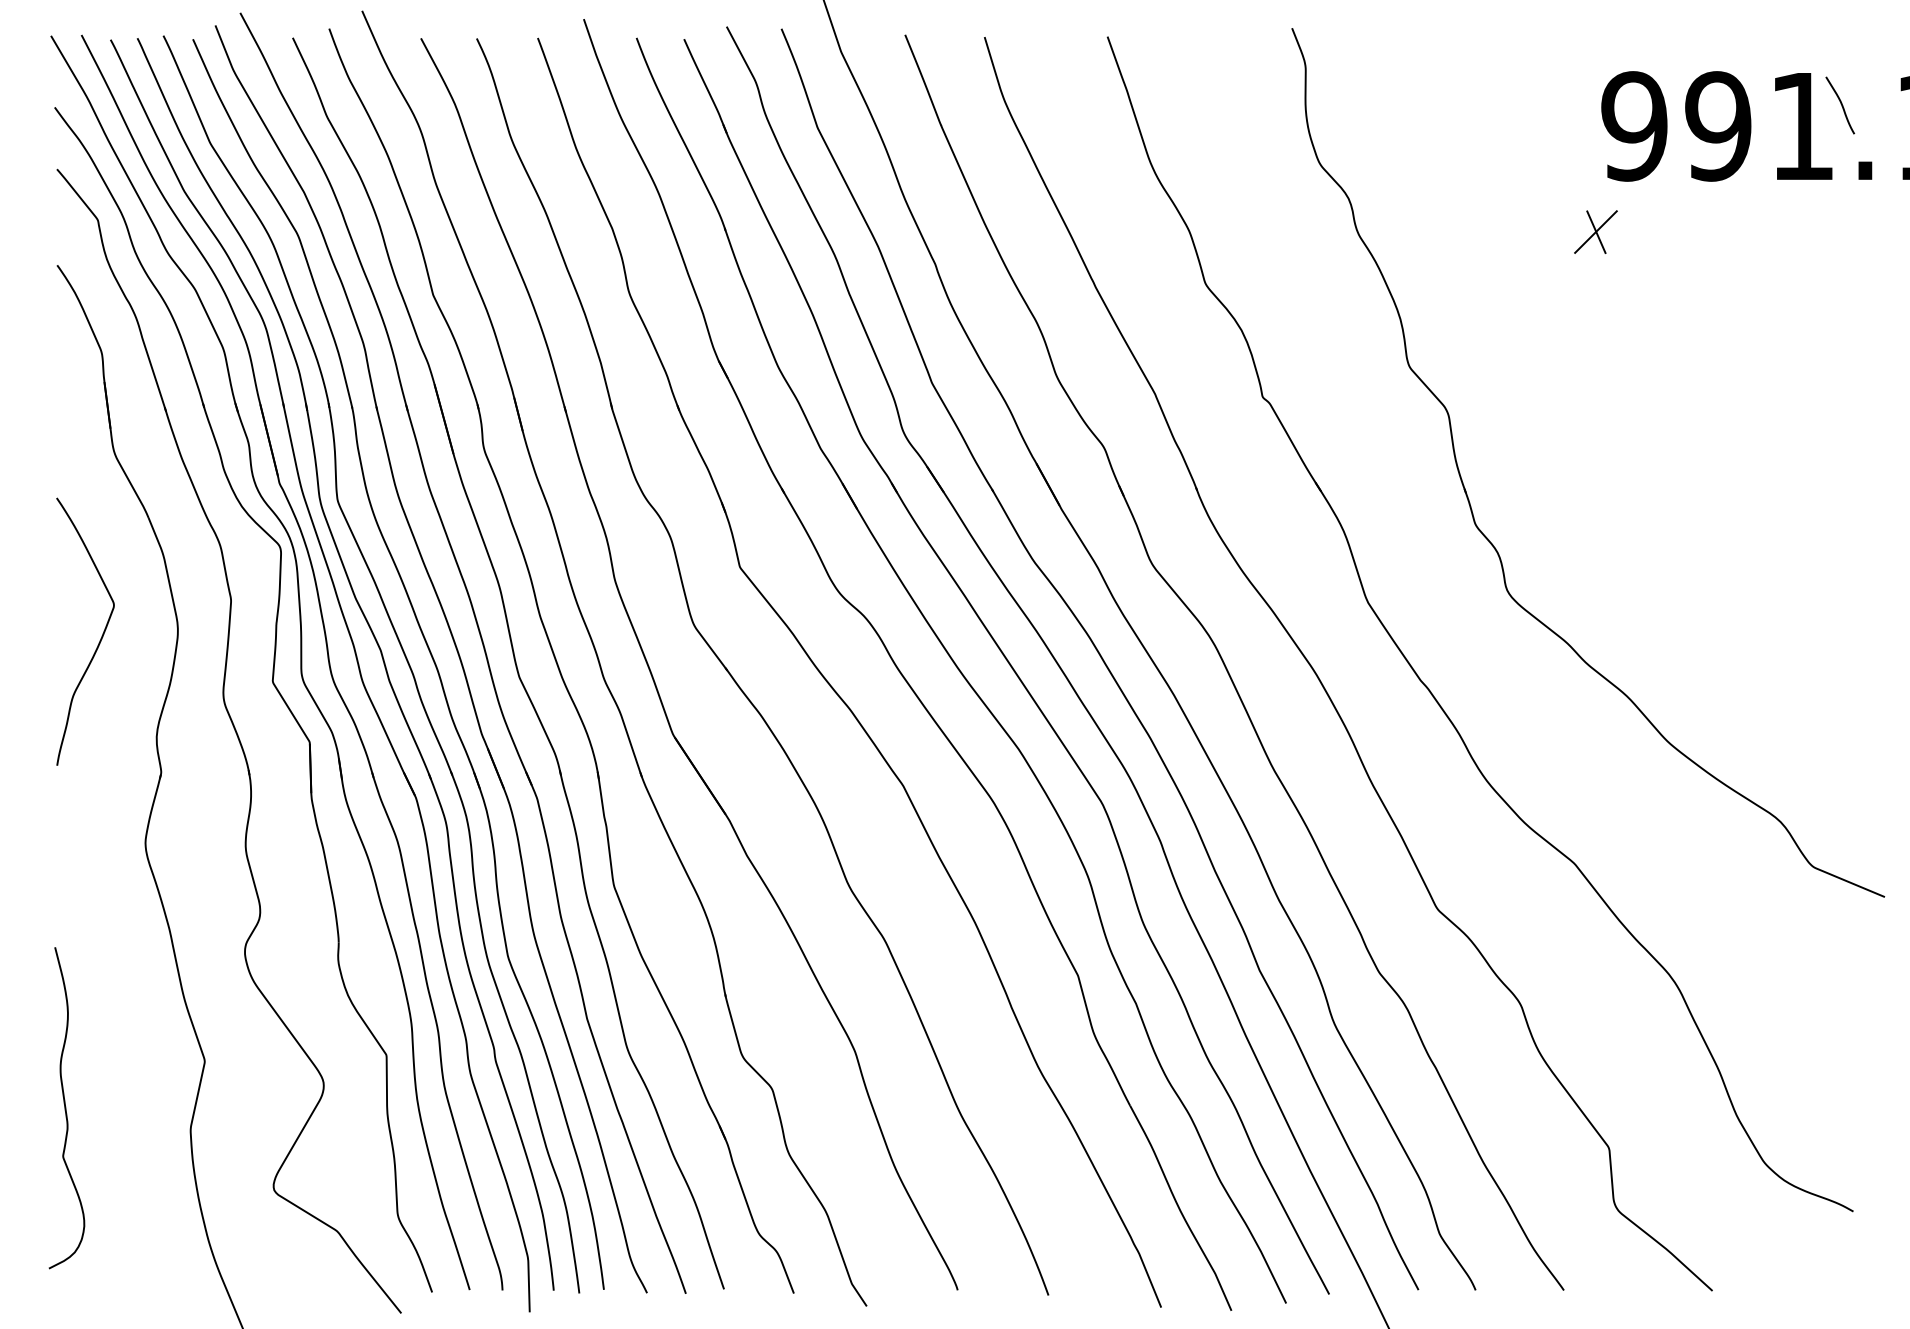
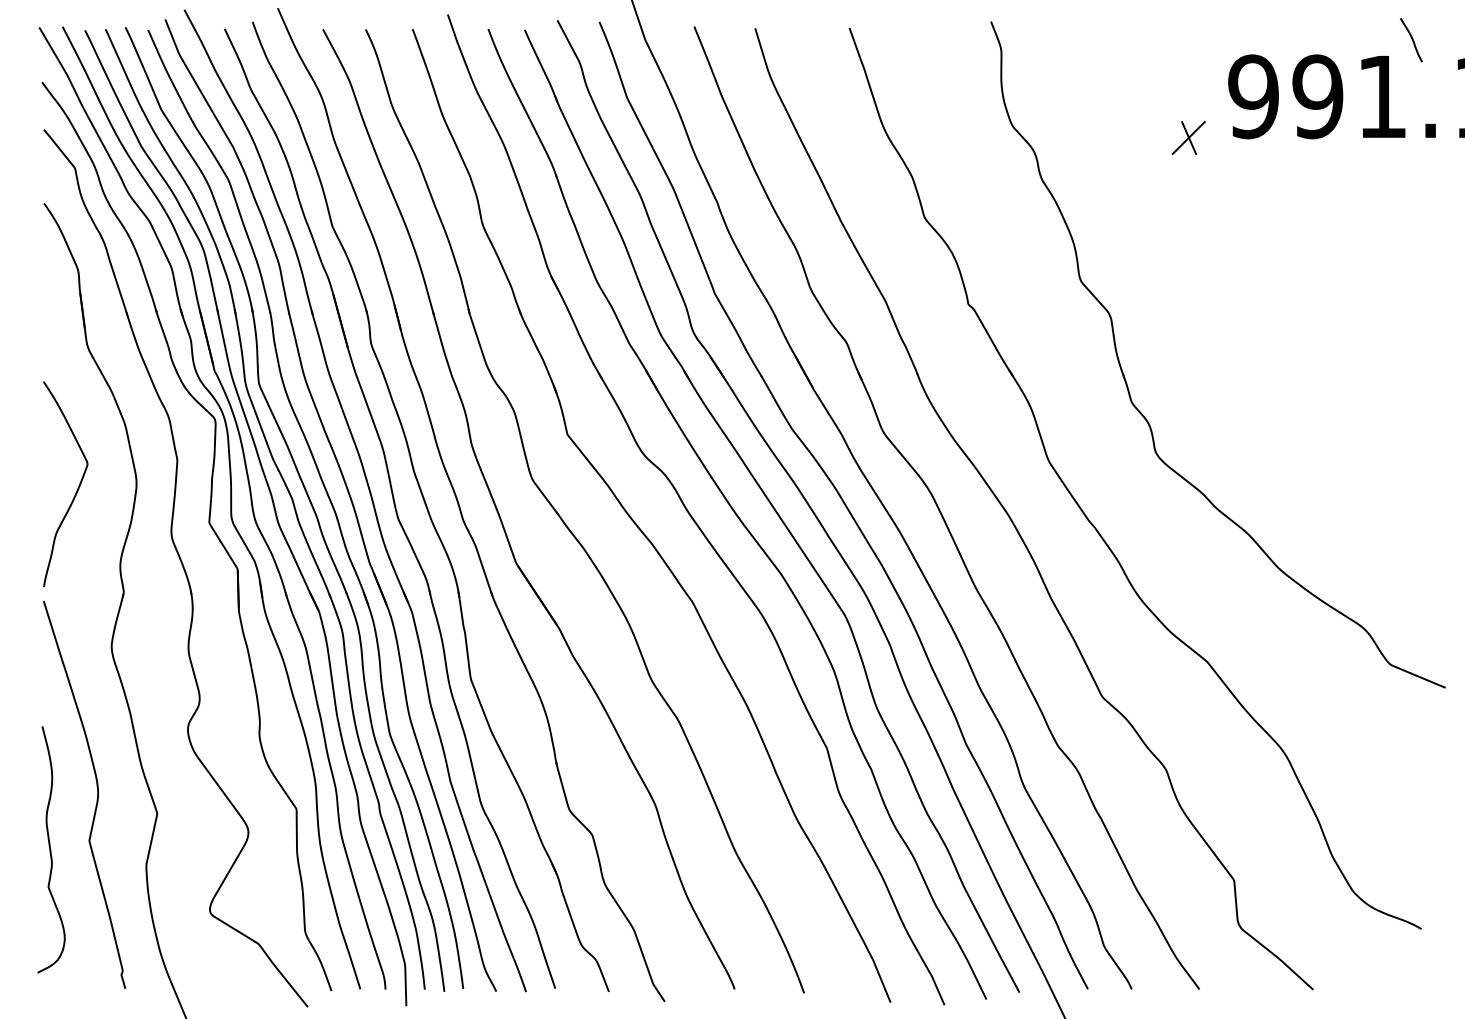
curve: (1840, 104) -> (1411, 39), moved
part: (1595, 231) -> (1188, 137), moved
curve: (126, 1036) -> (97, 794), added

